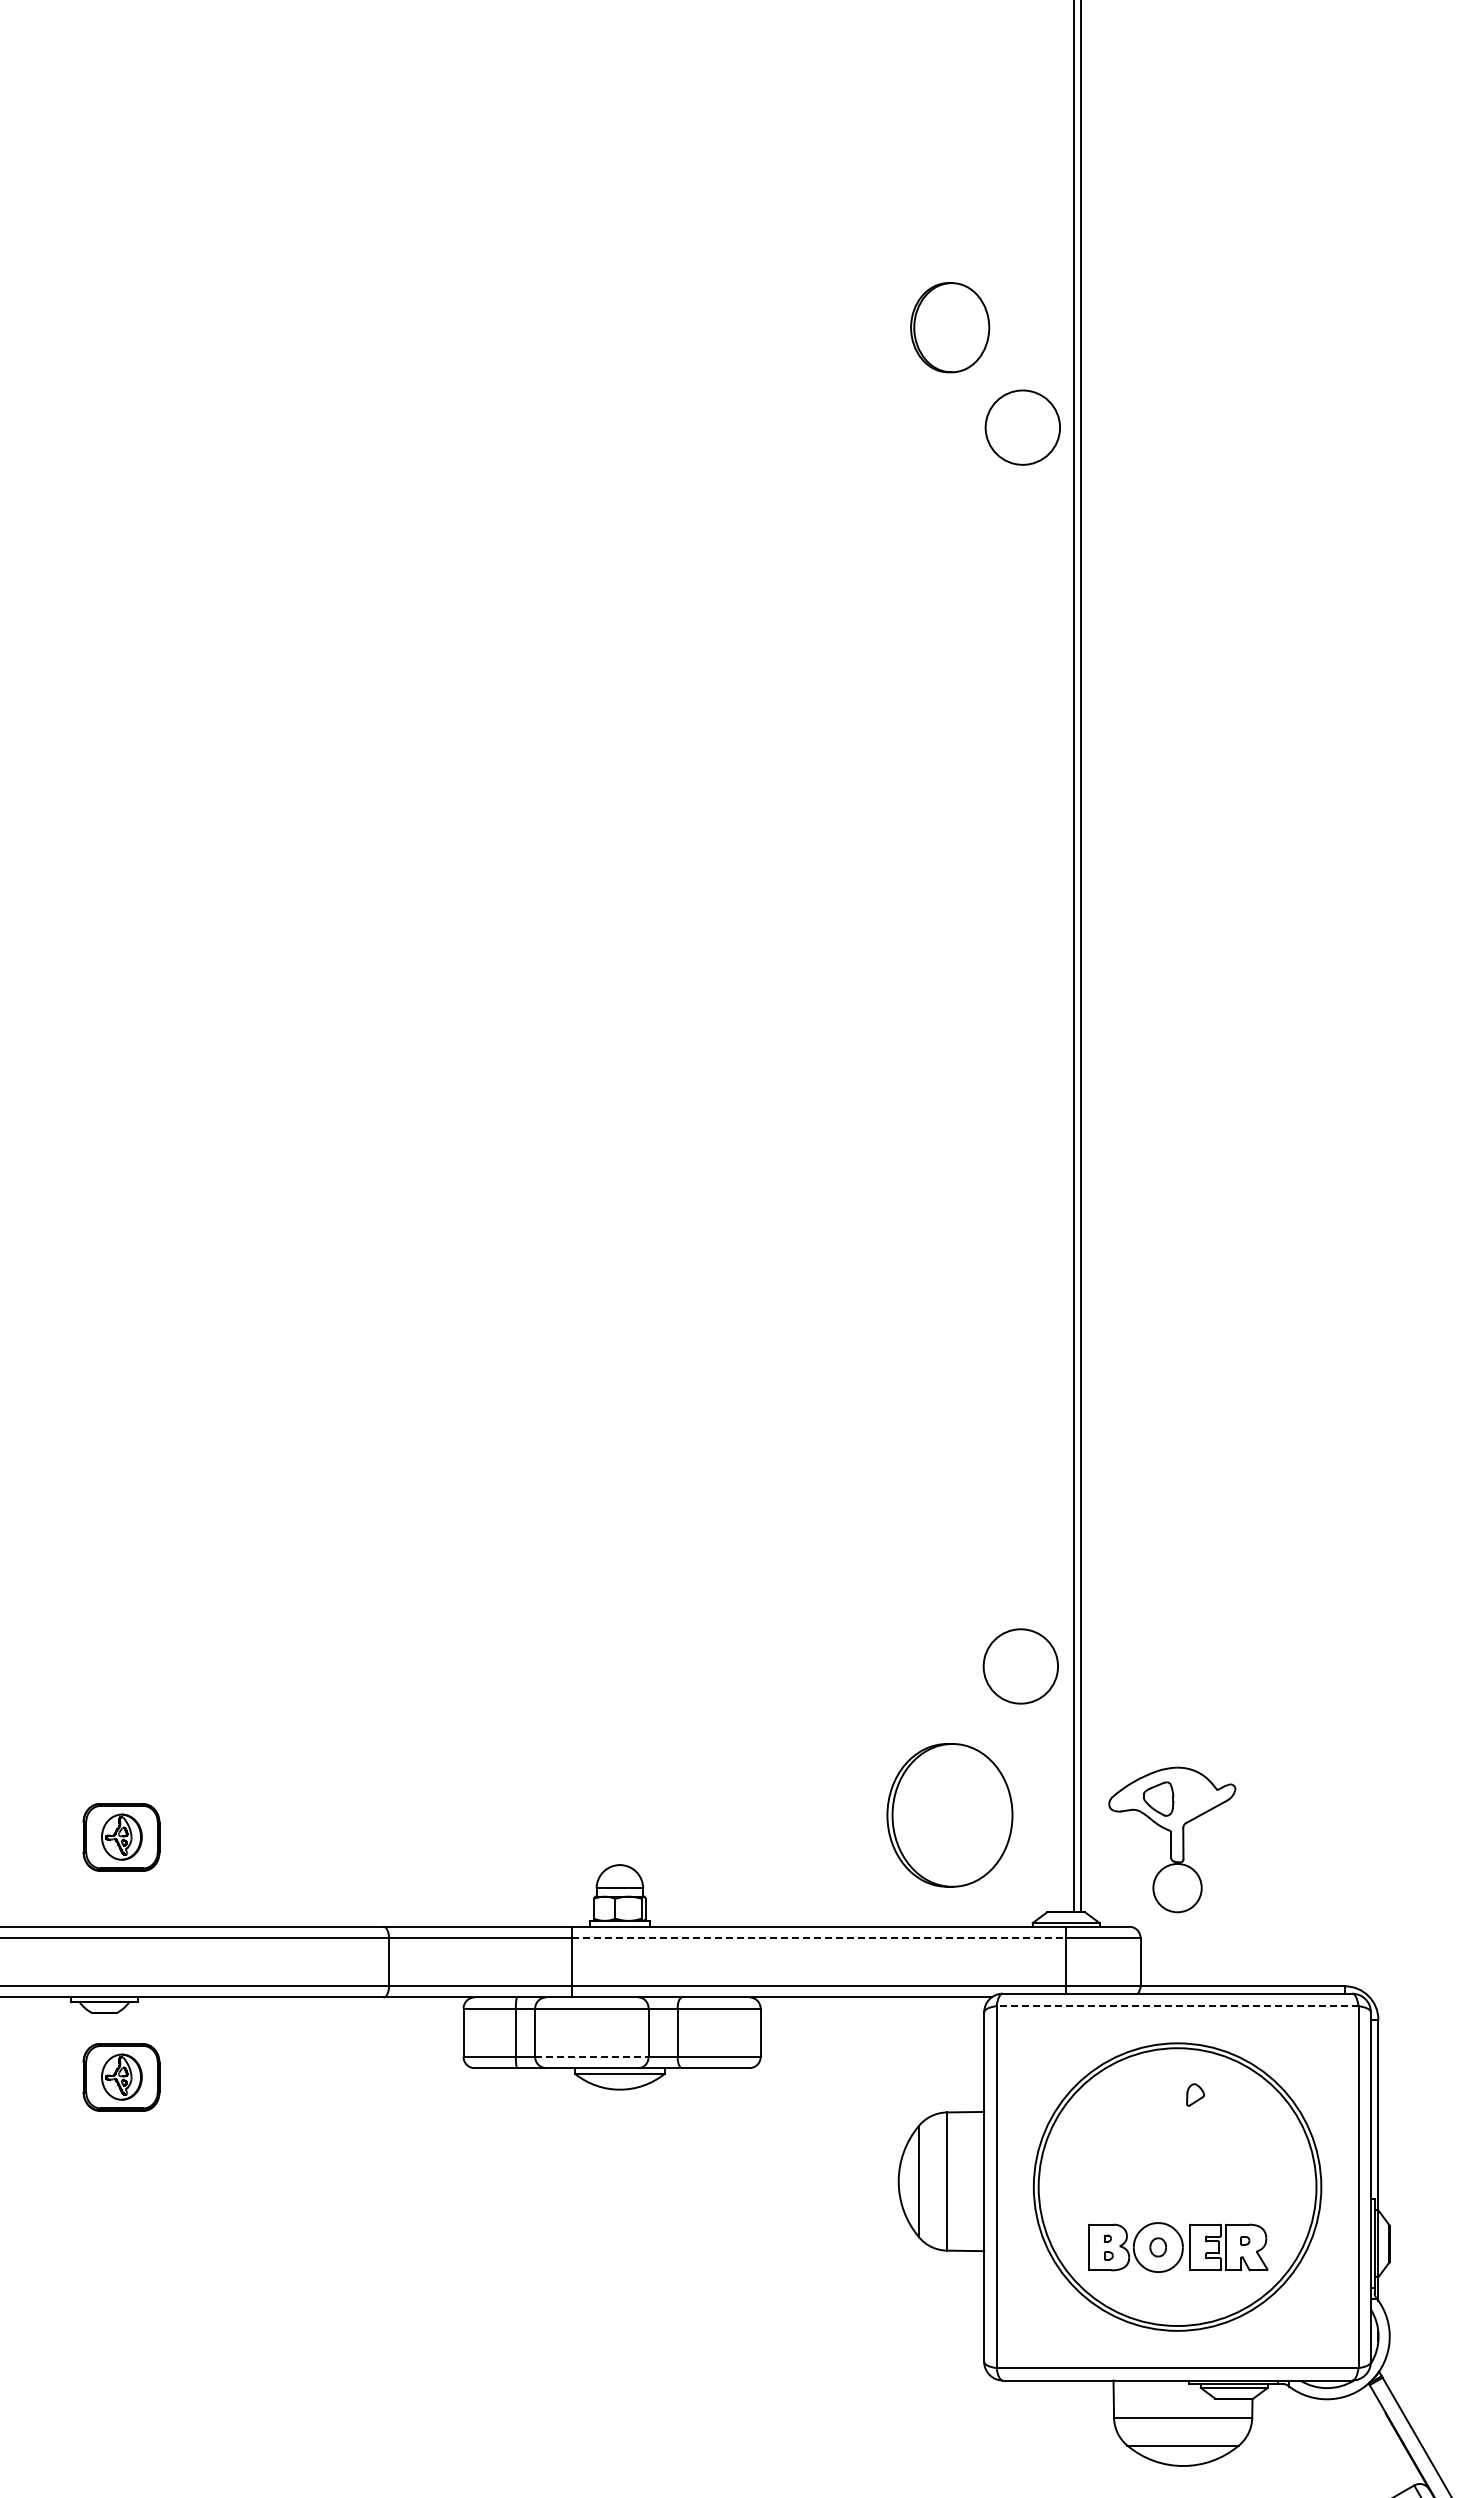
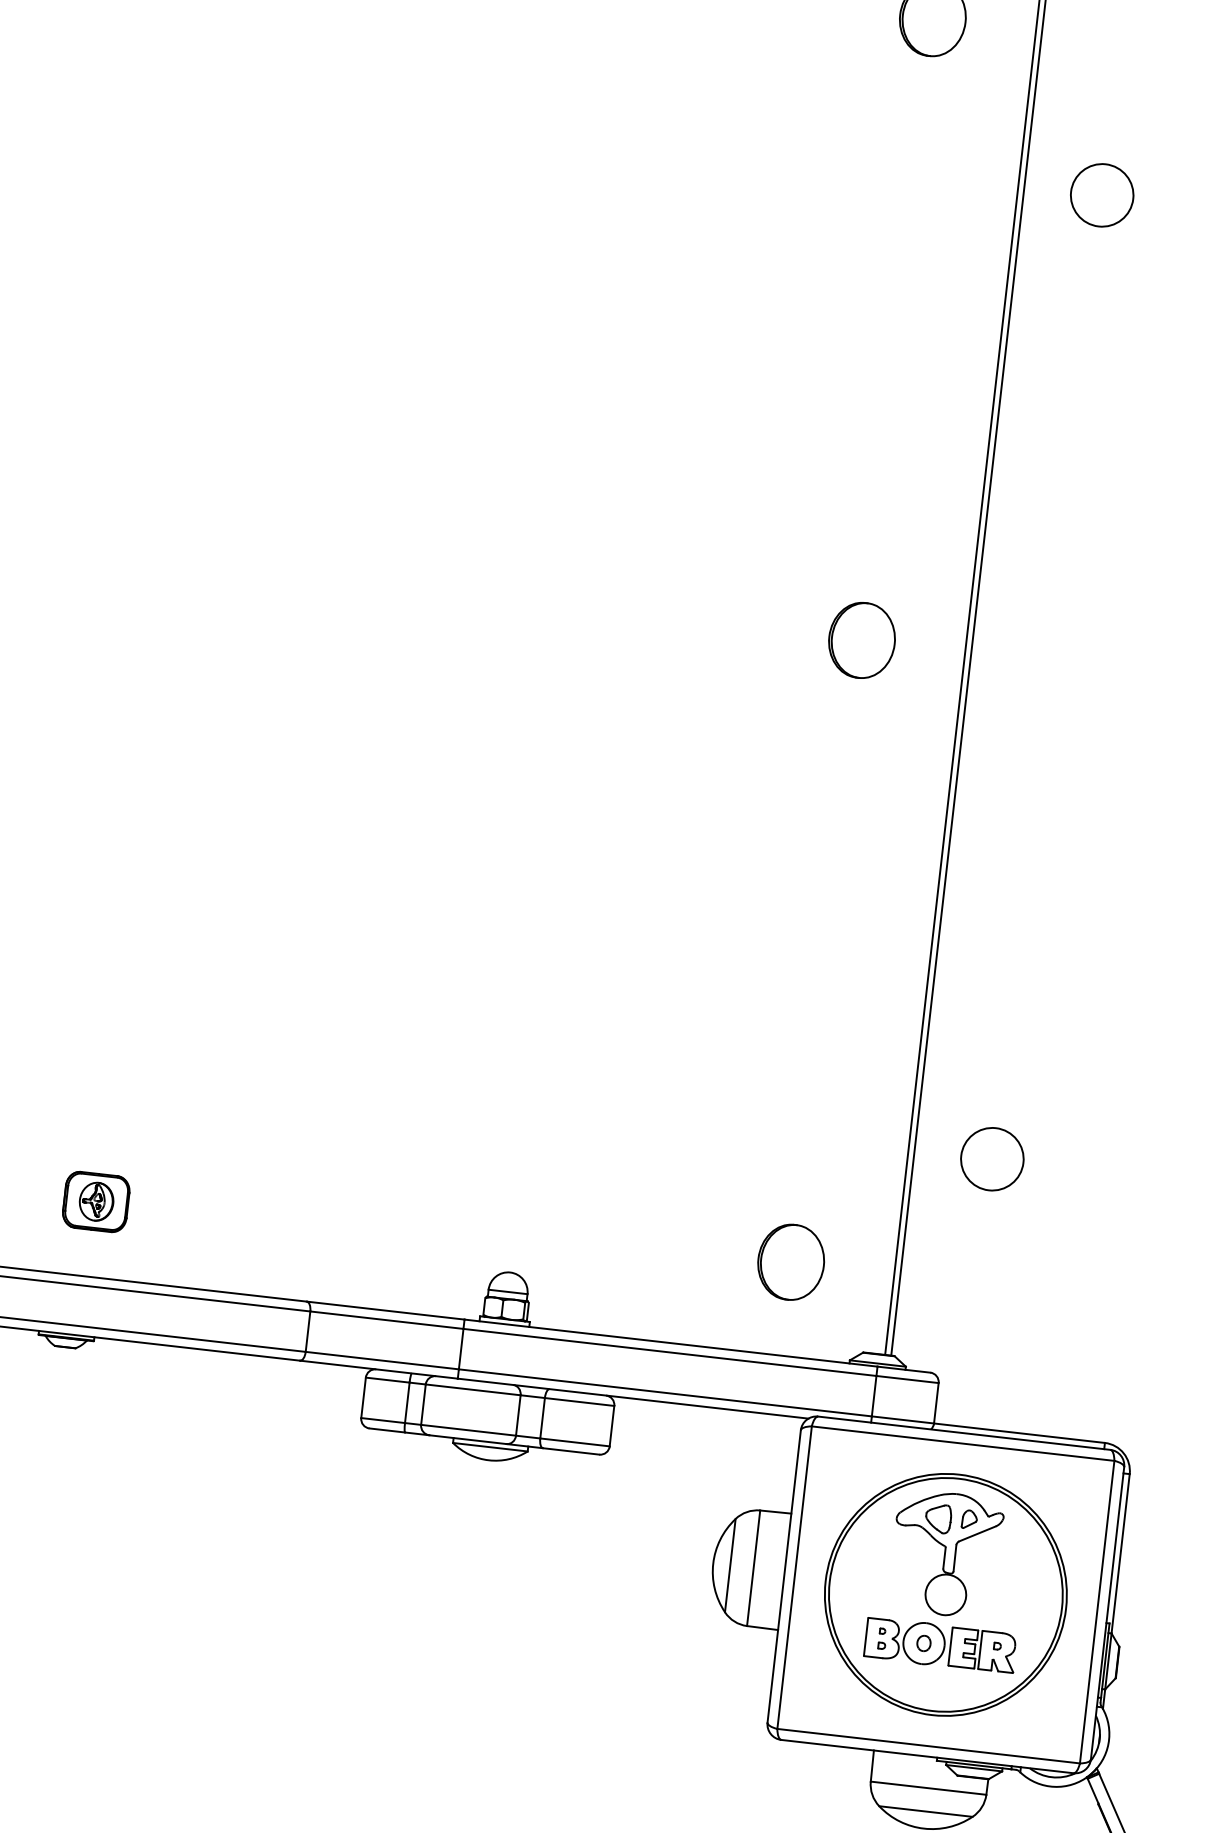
circle: (1022, 427) -> (1101, 195), moved
part: (950, 1071) -> (862, 640), added
circle: (1020, 1666) -> (992, 1159), moved
part: (950, 1814) -> (791, 1261), size x0.62
part: (1172, 1839) -> (946, 1553), moved
line: (819, 1937) -> (670, 1352), dashed -> solid
line: (1177, 2006) -> (963, 1443), dashed -> solid
line: (591, 2056) -> (468, 1429), dashed -> solid
part: (121, 2077) -> (73, 1402), removed

